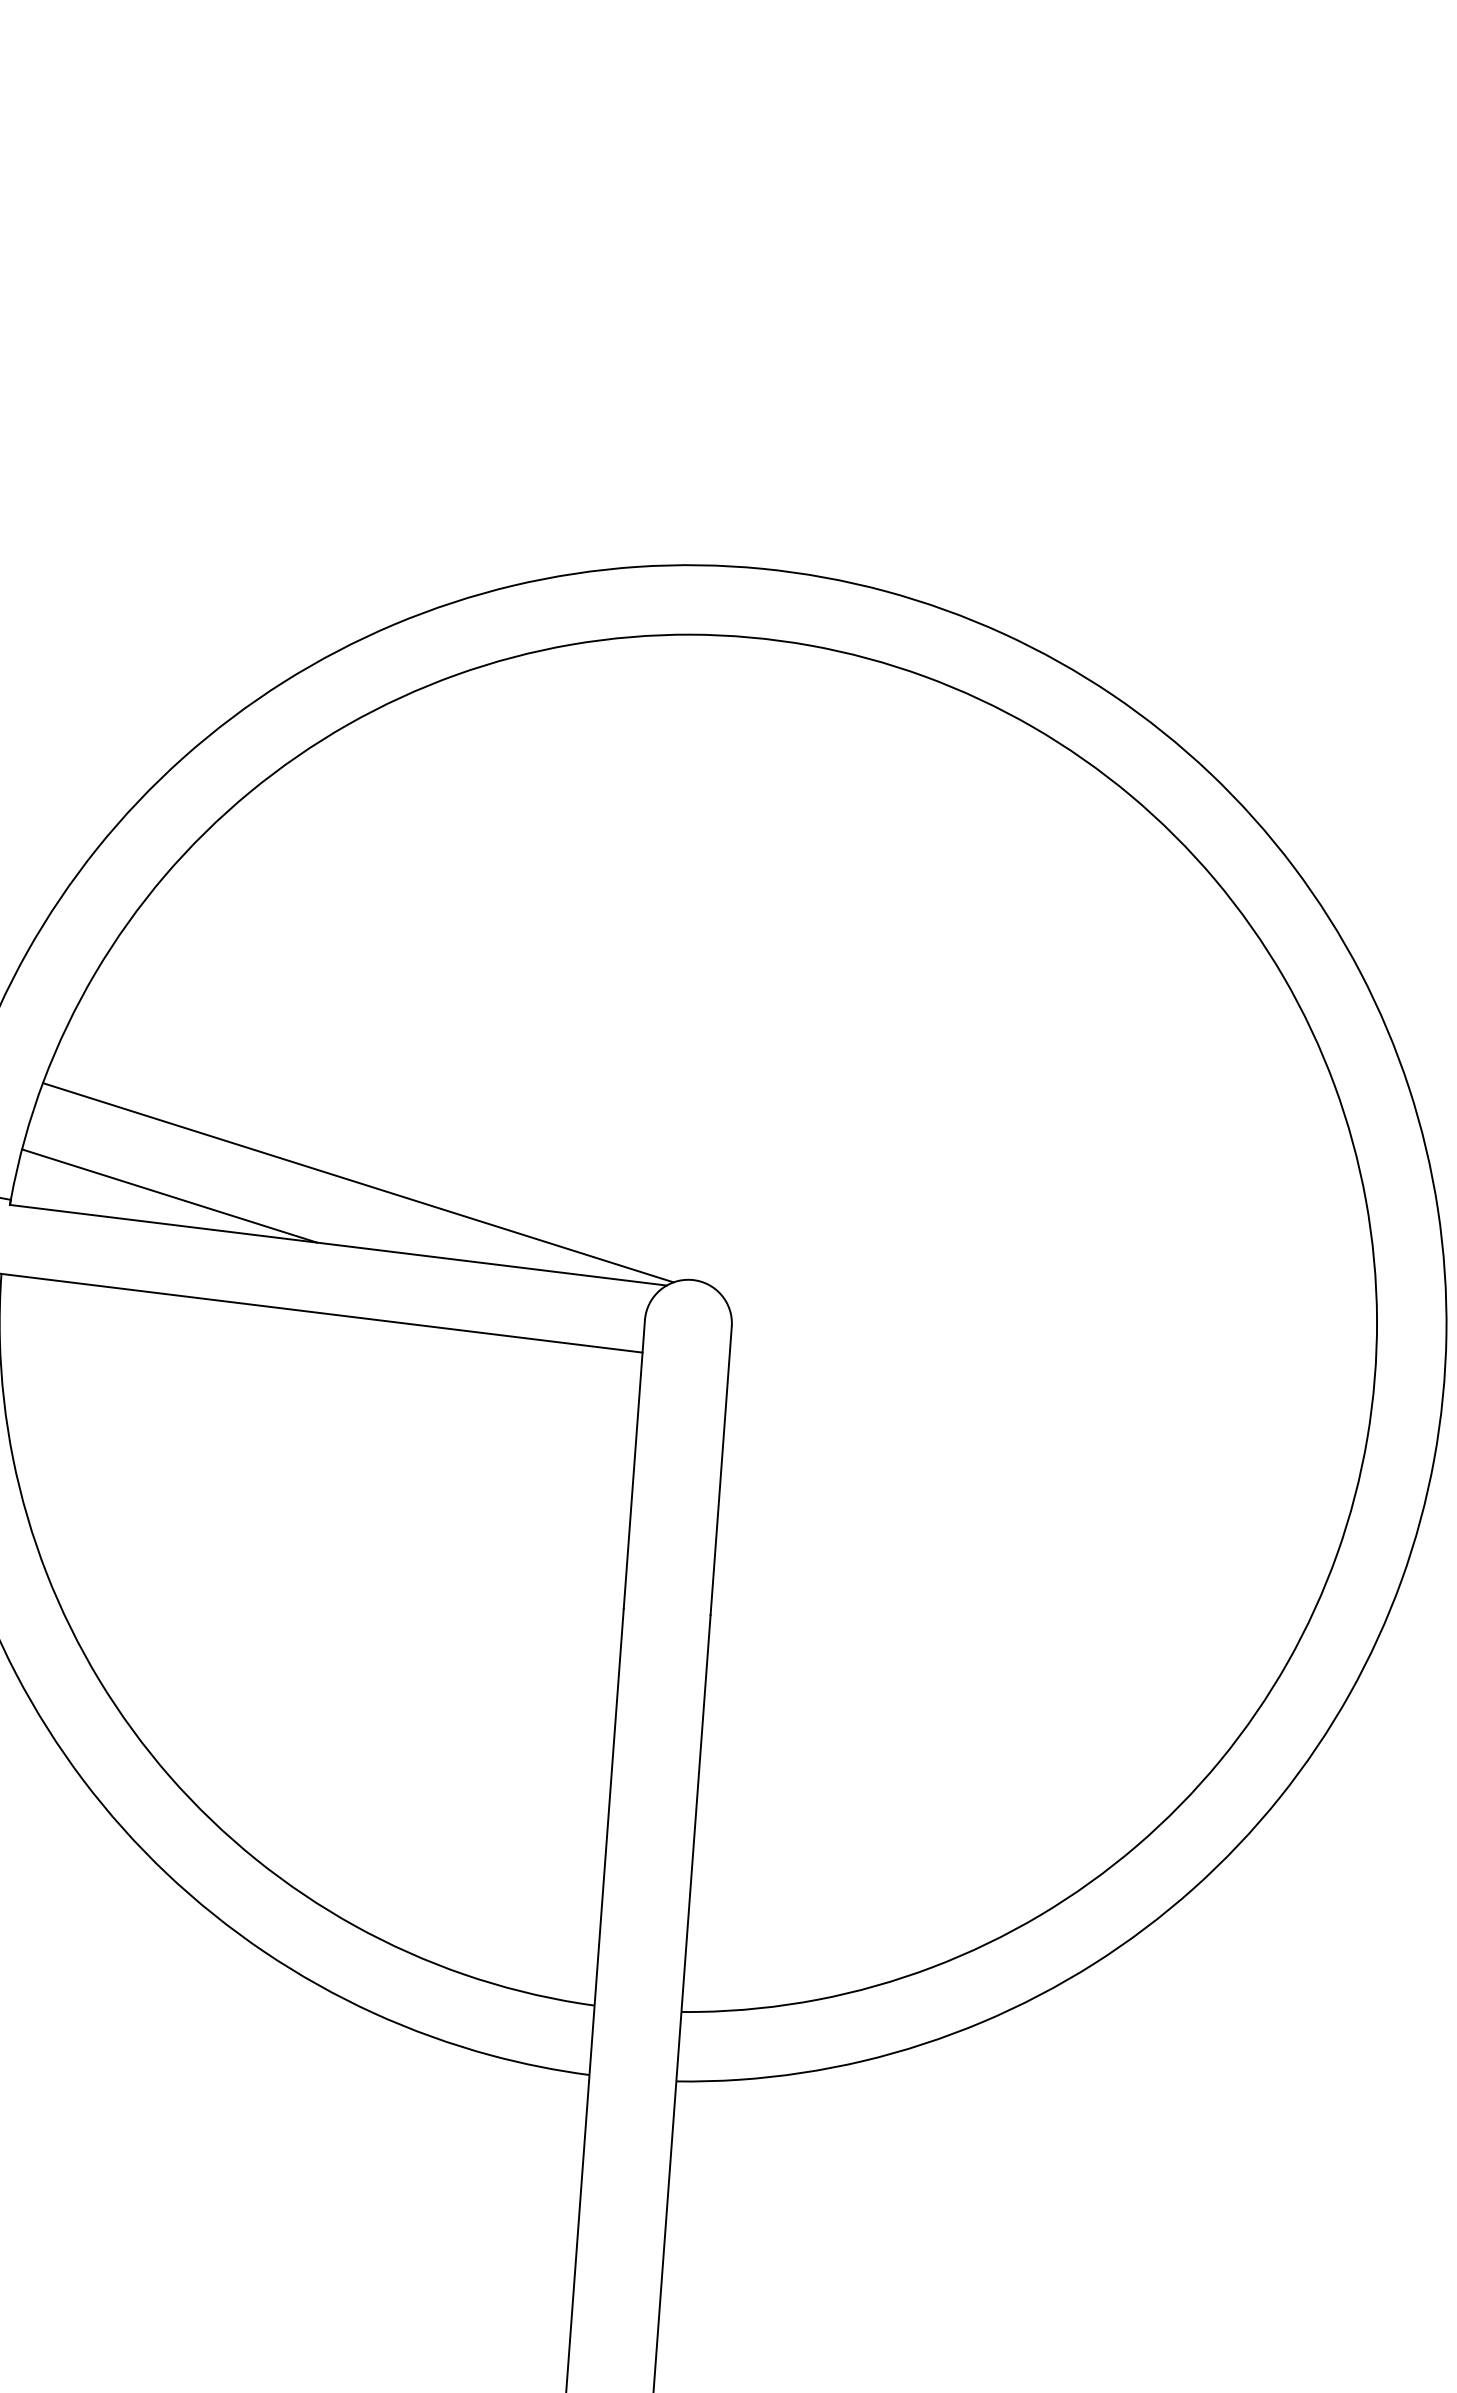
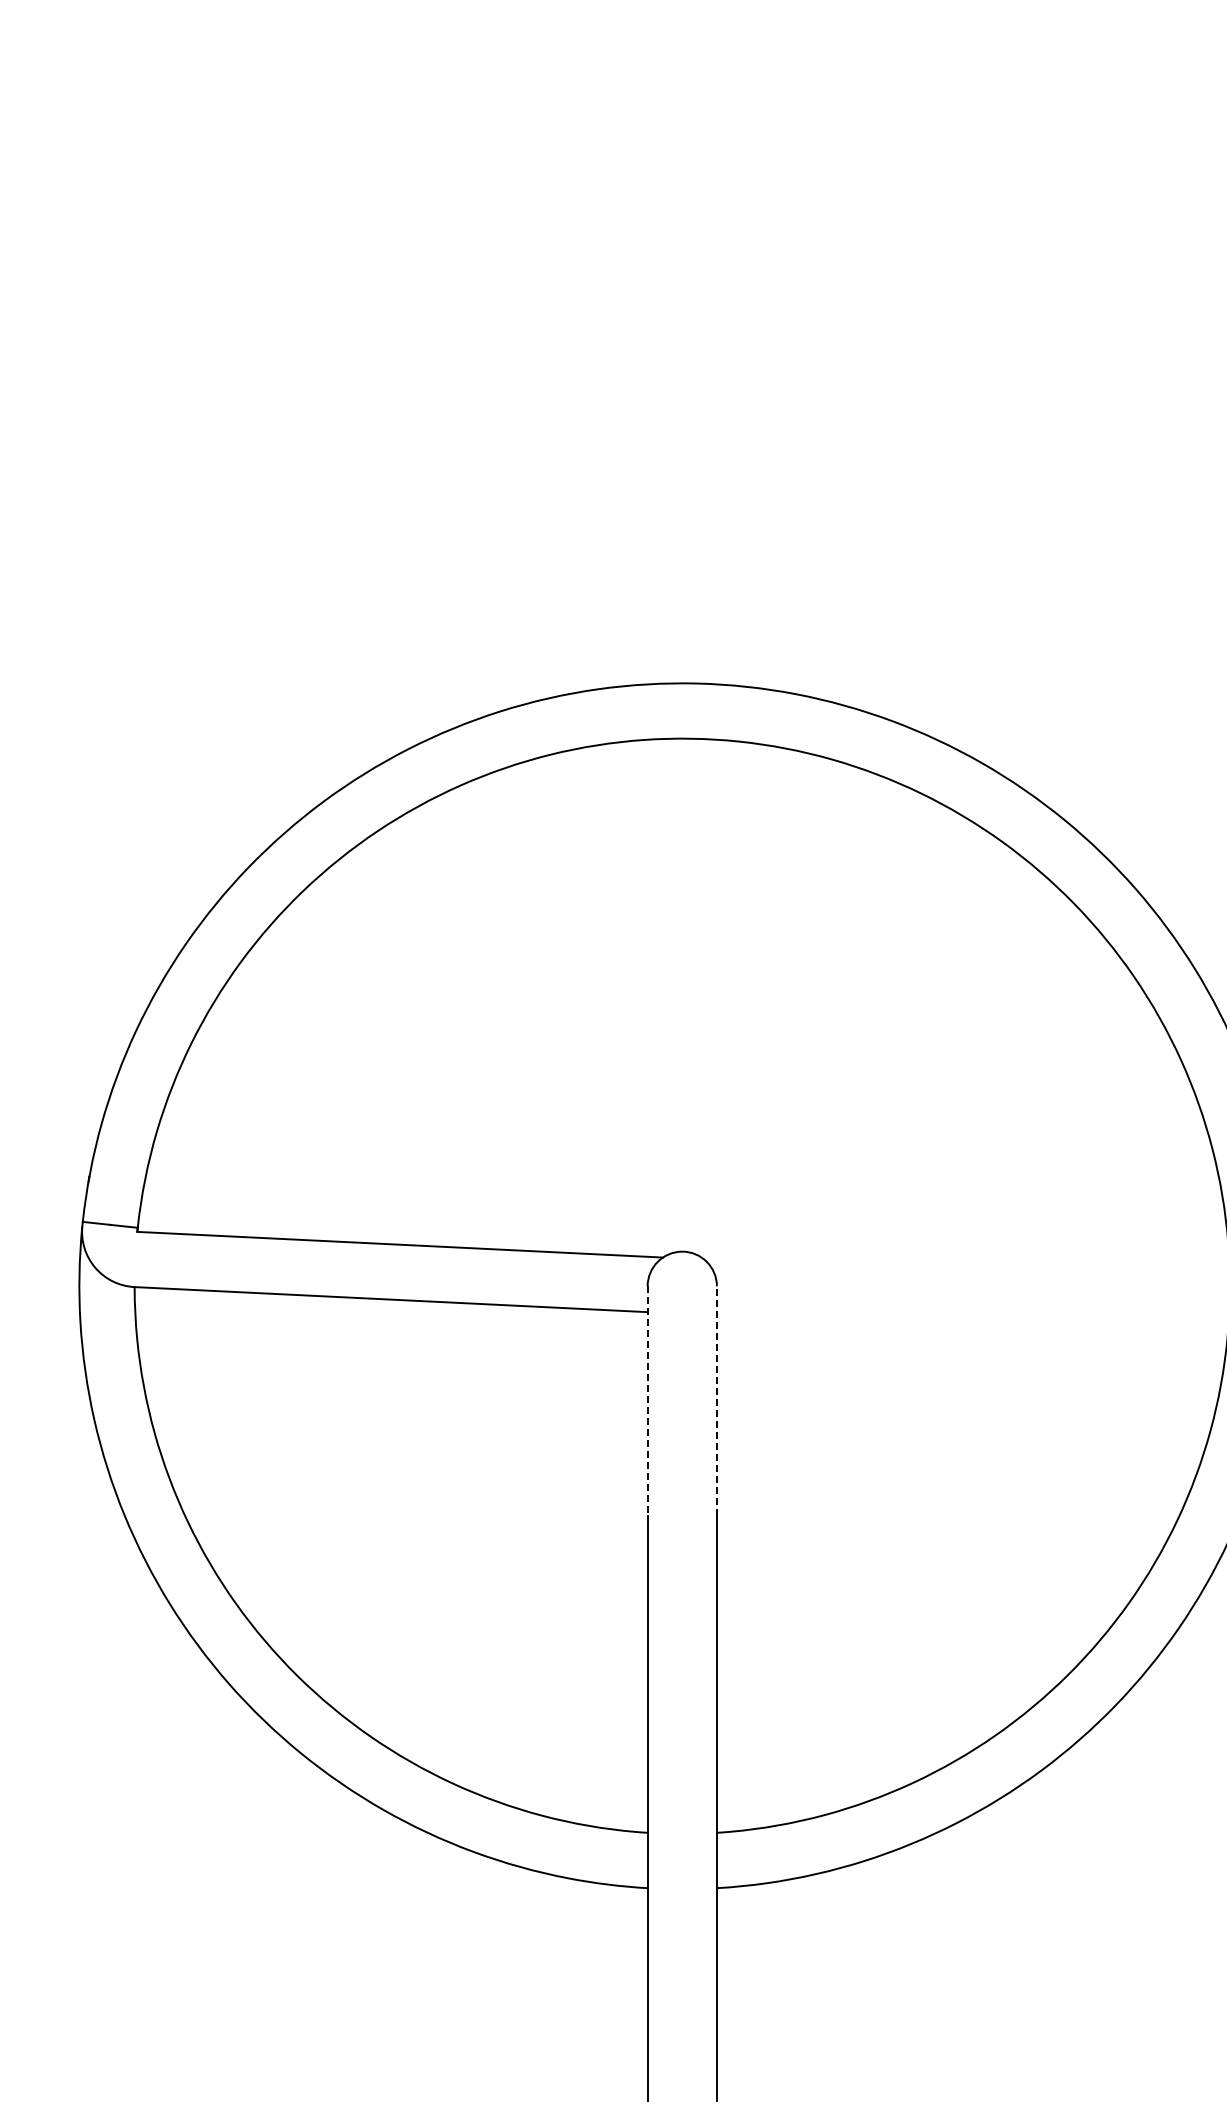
line: (358, 1182) -> (412, 1193), removed
line: (169, 1195) -> (263, 1215), removed
line: (634, 1464) -> (647, 1401), solid -> dashed
line: (720, 1469) -> (716, 1400), solid -> dashed

